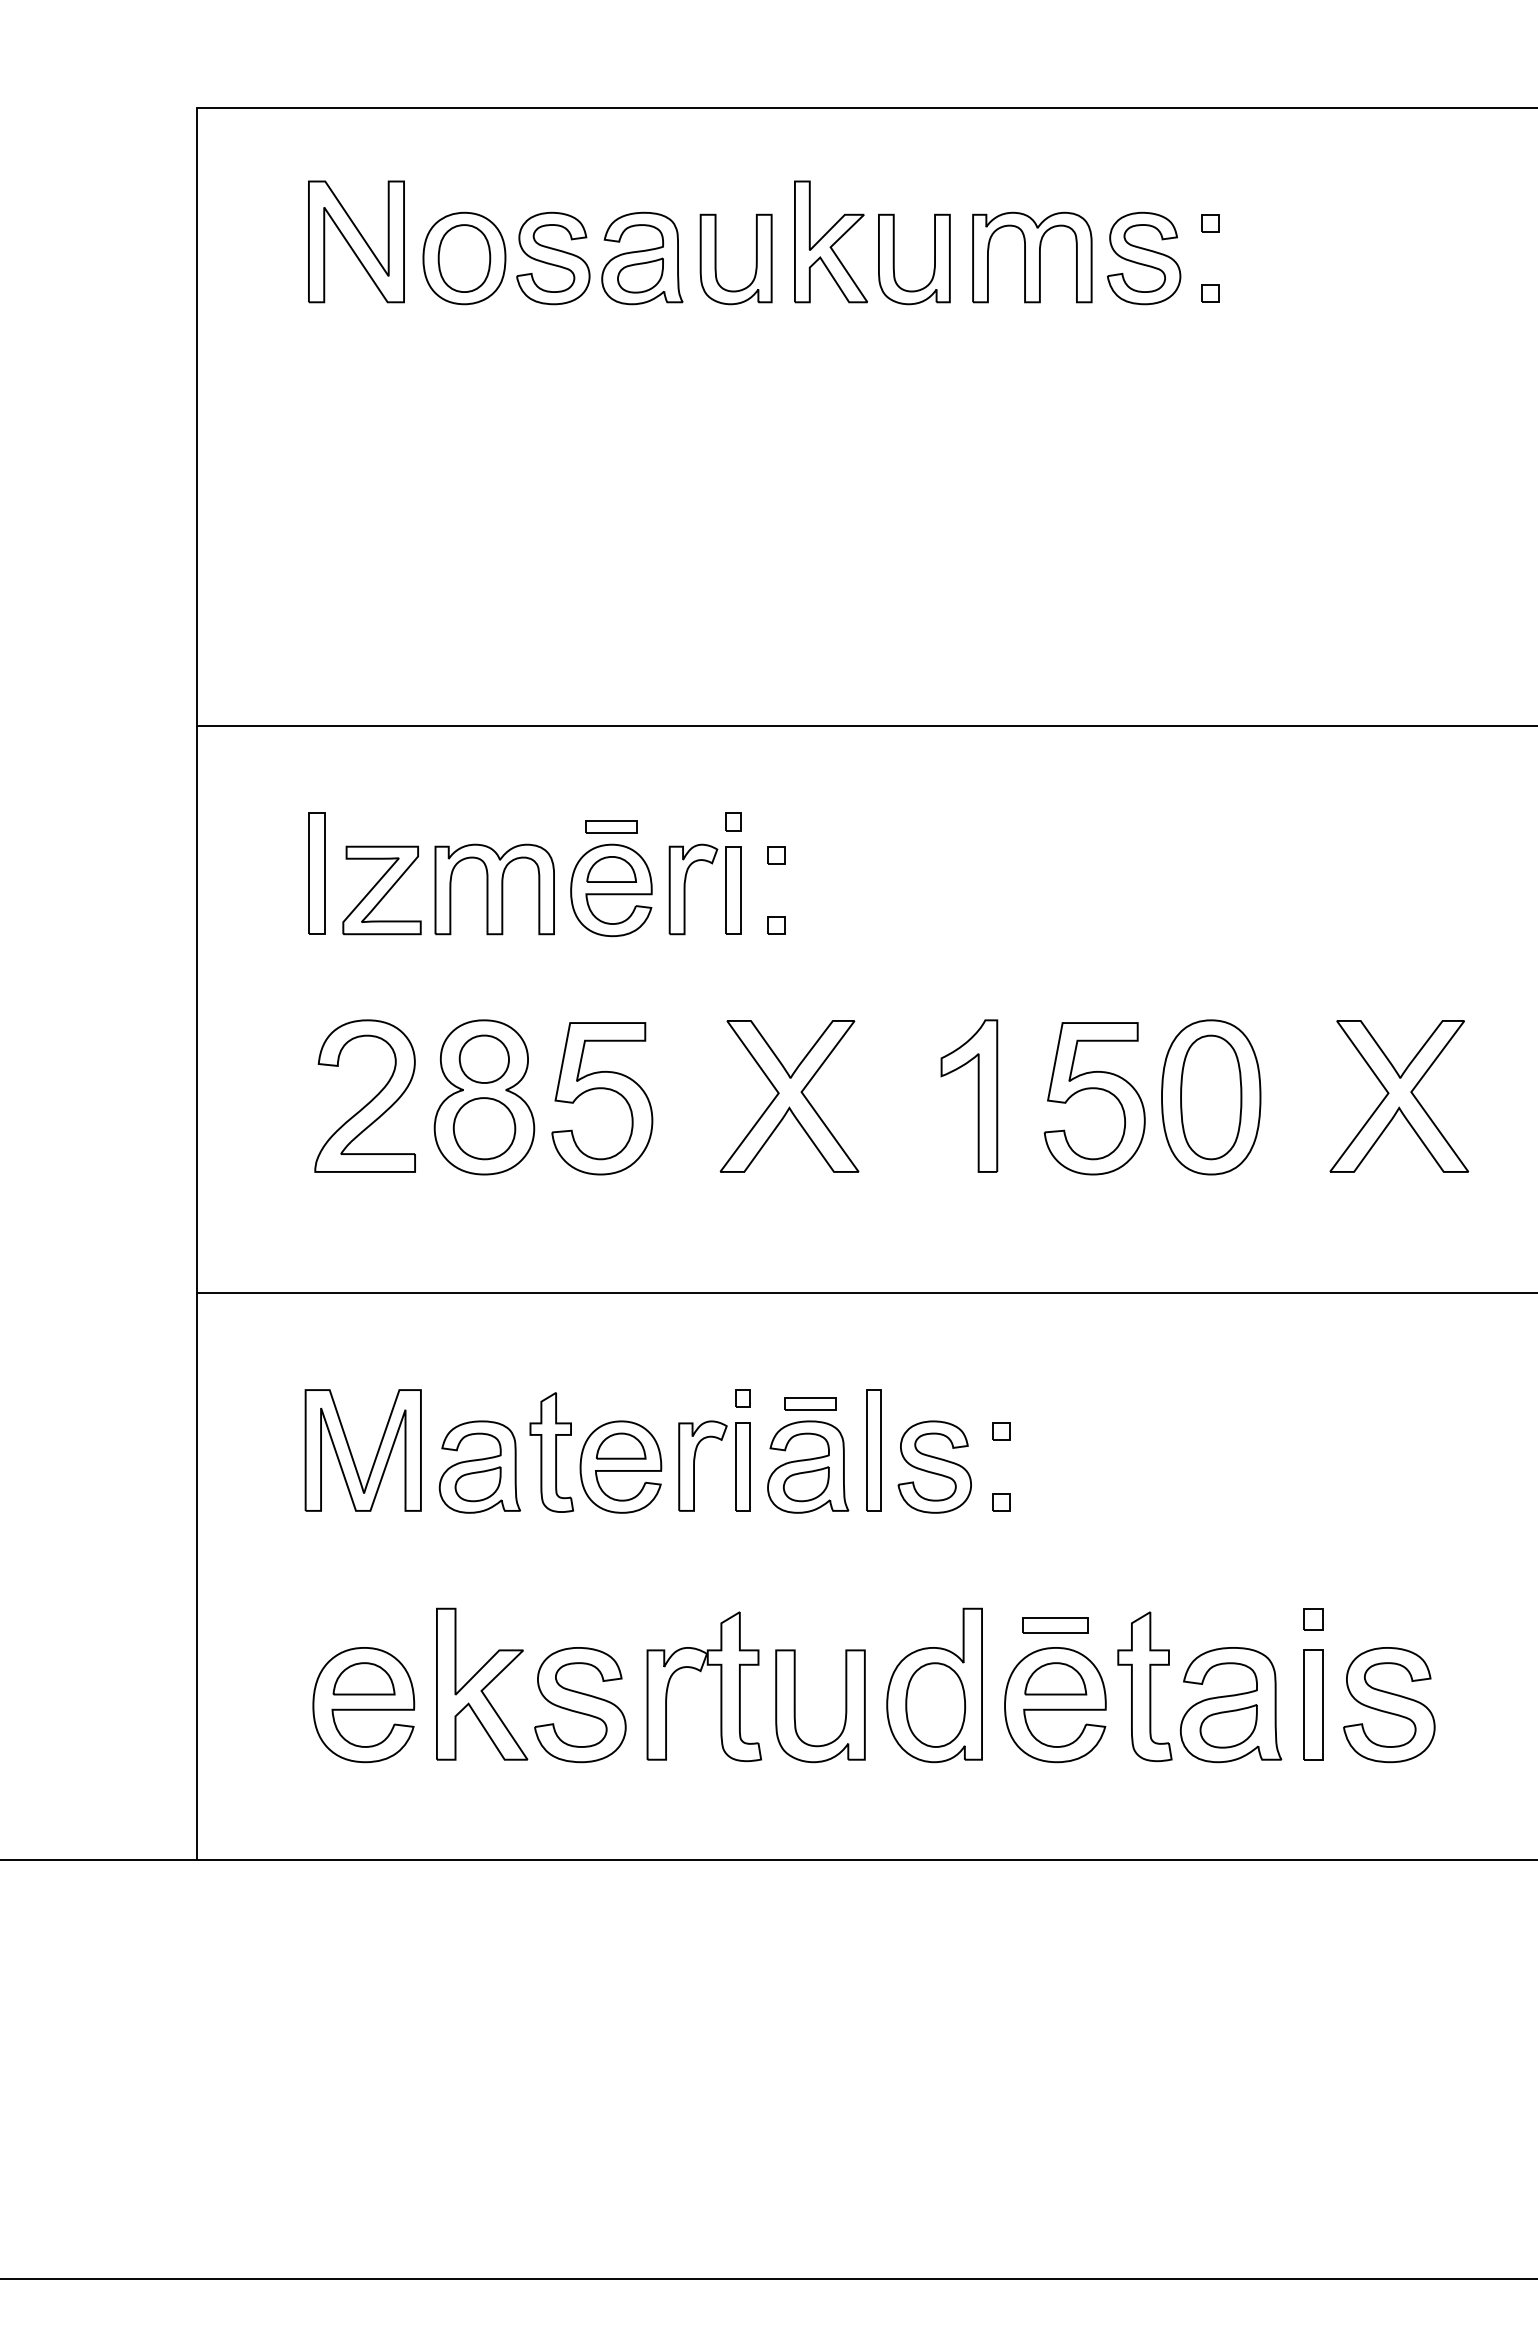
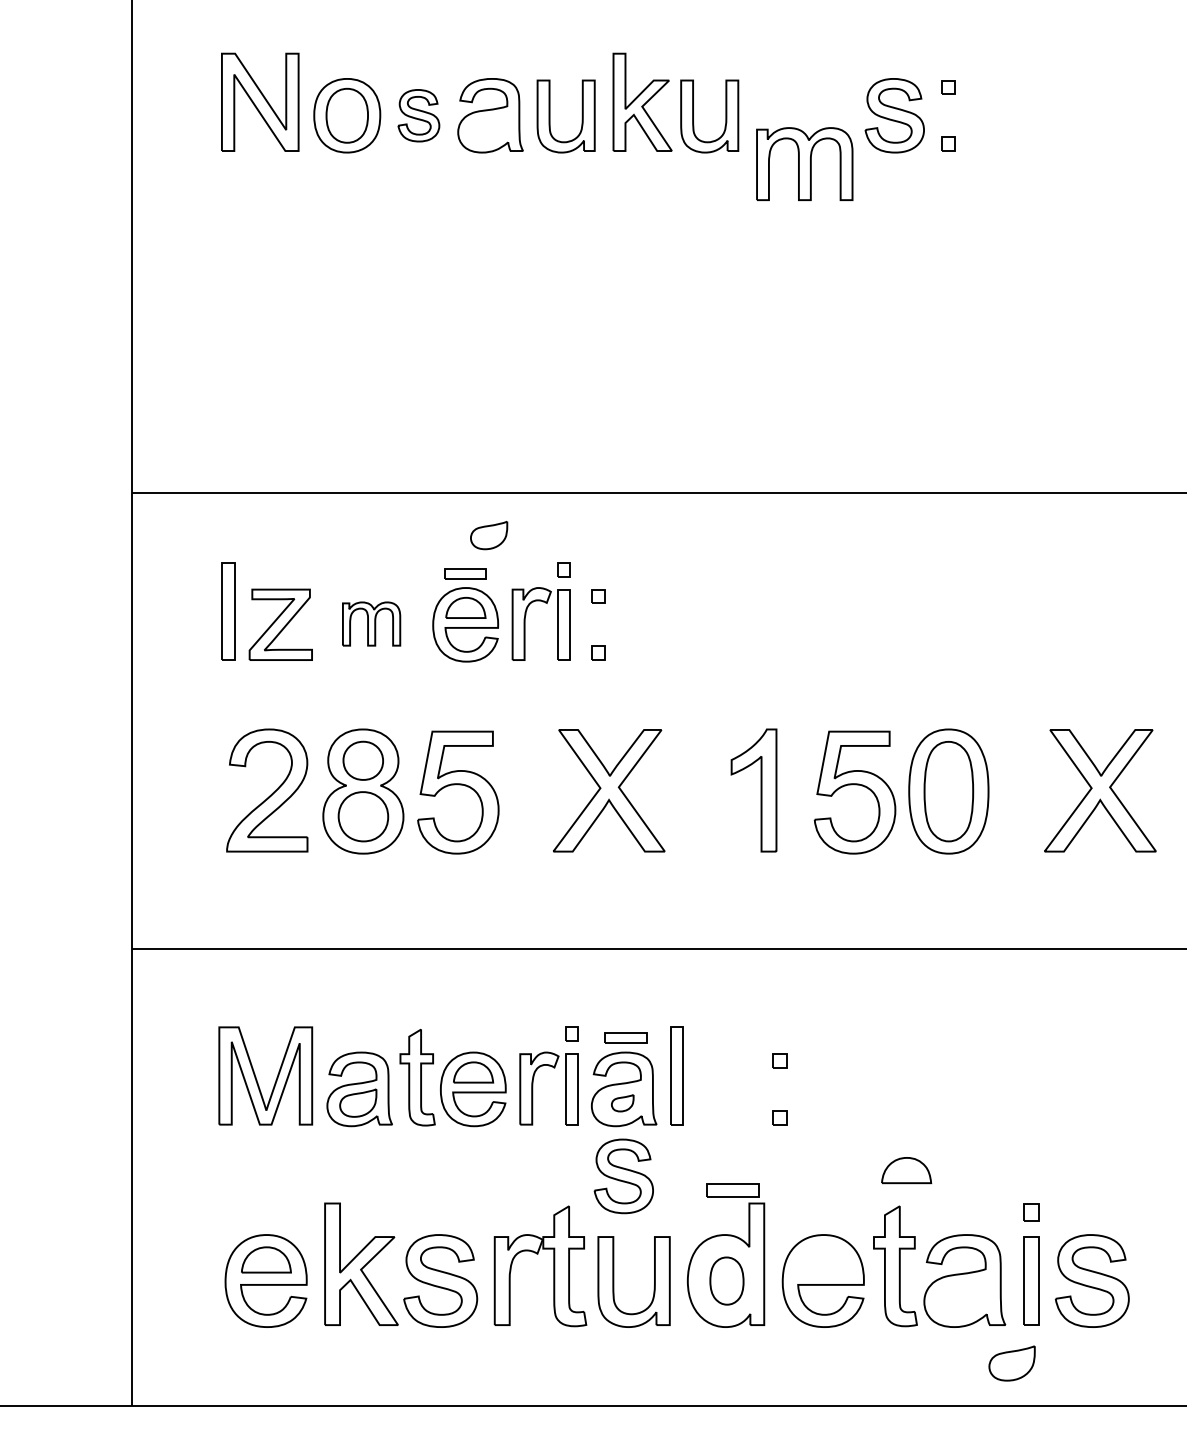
part: (1032, 257) -> (804, 164), moved
part: (553, 258) -> (418, 115), size x0.7
part: (640, 275) -> (489, 535), moved
part: (494, 889) -> (371, 624), size x0.6
part: (934, 1466) -> (623, 1175), moved
part: (806, 1484) -> (622, 1103), size x0.6
part: (1055, 1625) -> (733, 1190), moved
part: (1055, 1678) -> (906, 1170), moved
part: (935, 1704) -> (726, 1280), size x0.7
part: (1228, 1726) -> (1011, 1363), moved

